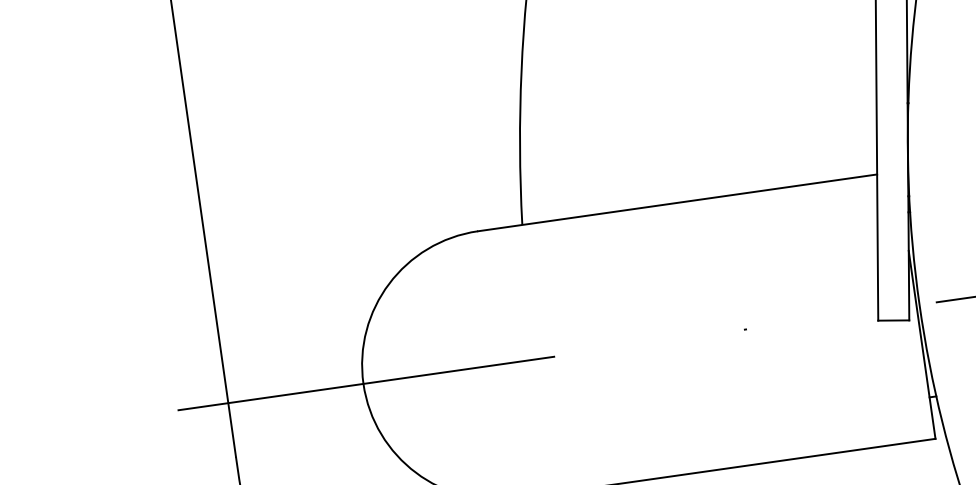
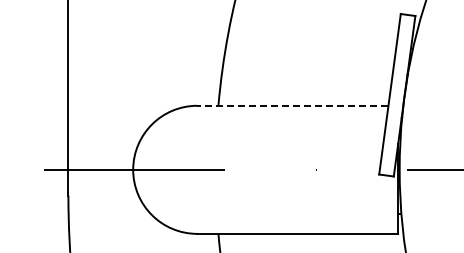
line: (676, 202) -> (292, 105), solid -> dashed

